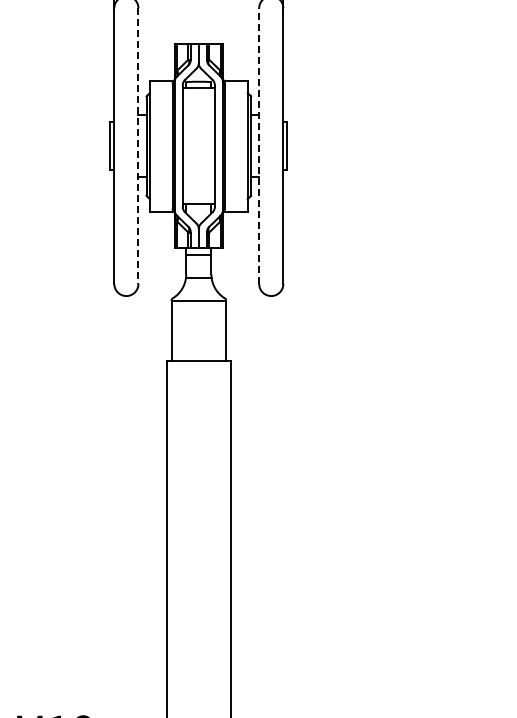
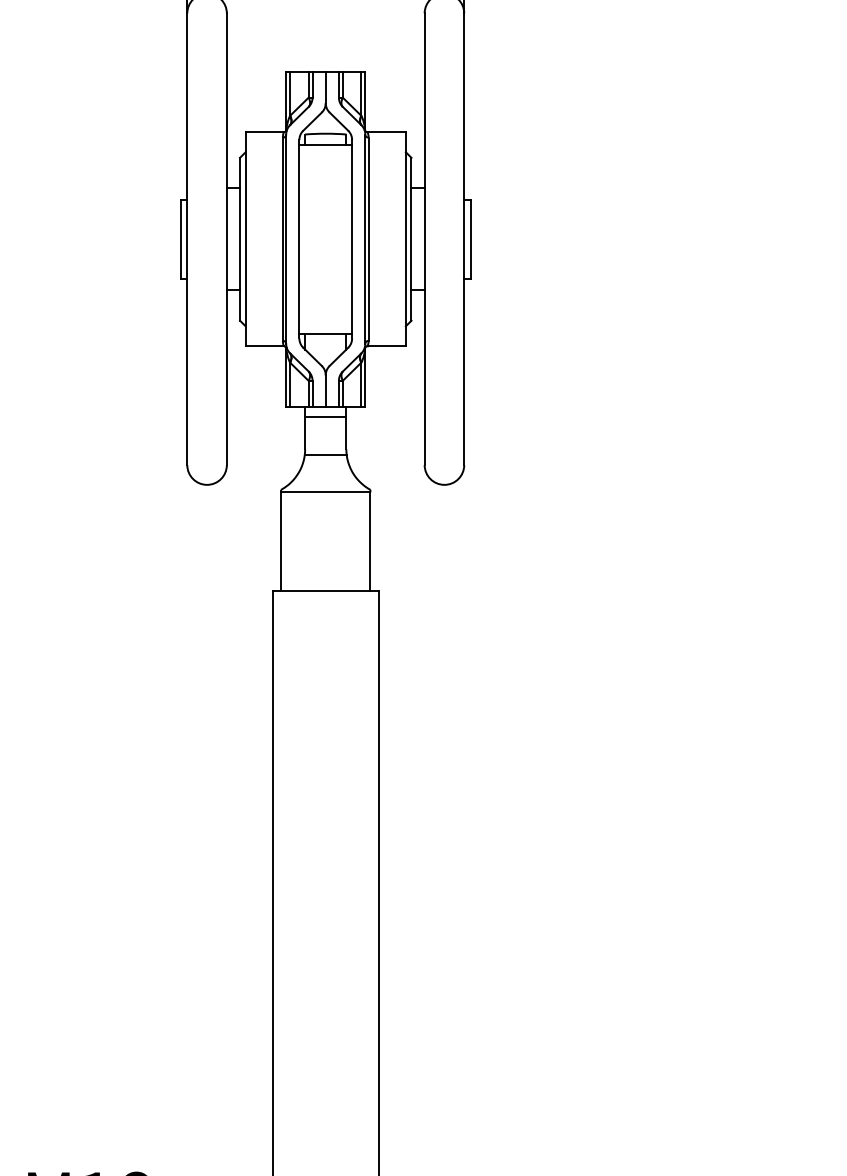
line: (138, 146) -> (226, 239), dashed -> solid
line: (259, 146) -> (425, 239), dashed -> solid

